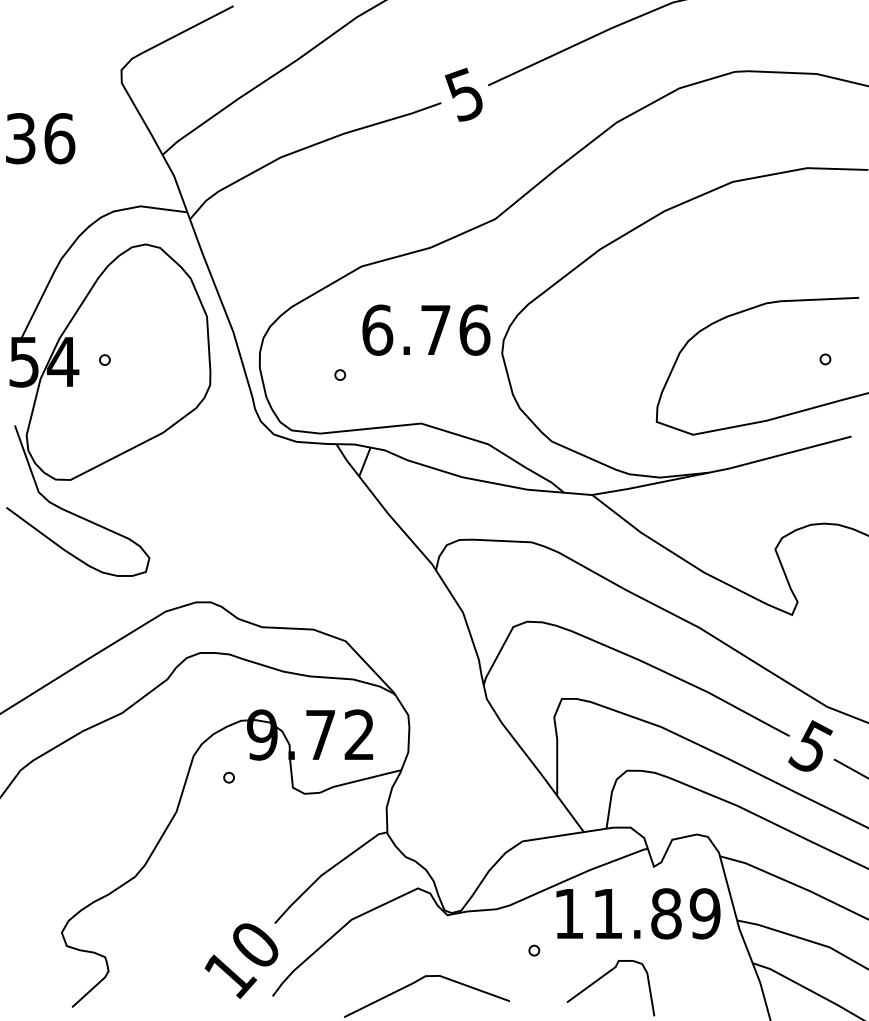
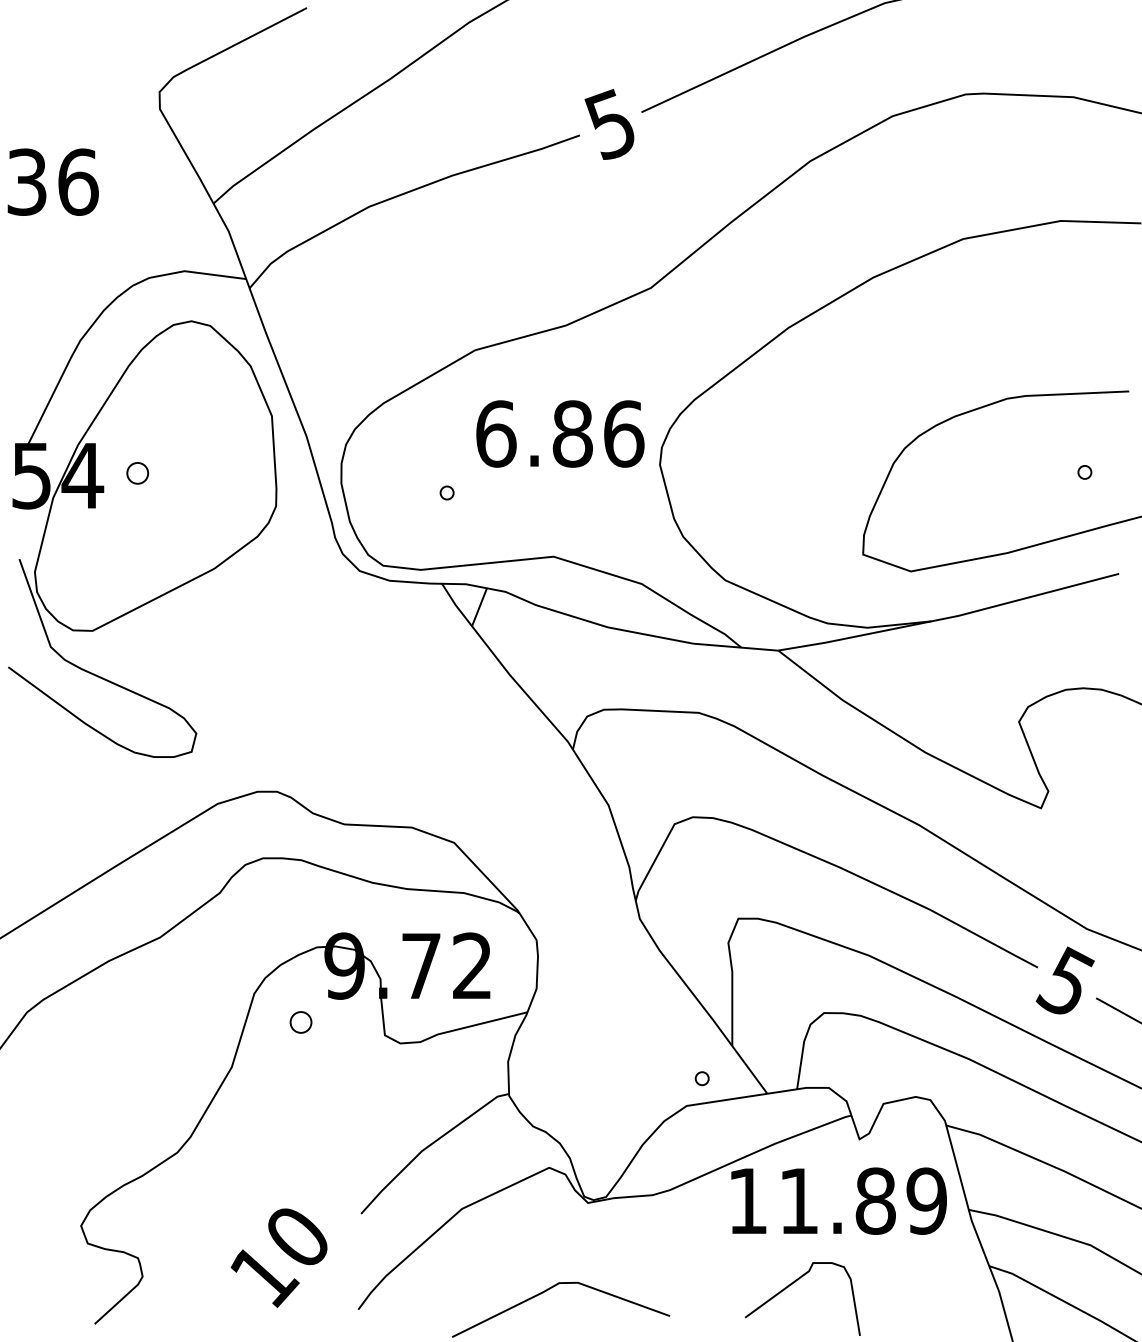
text: (435, 329) -> (572, 433), 6.76 -> 6.86
part: (104, 359) -> (137, 472), size x1.6
part: (228, 777) -> (300, 1021), size x1.6
part: (534, 950) -> (702, 1078), moved
text: (241, 960) -> (279, 1257), moved

